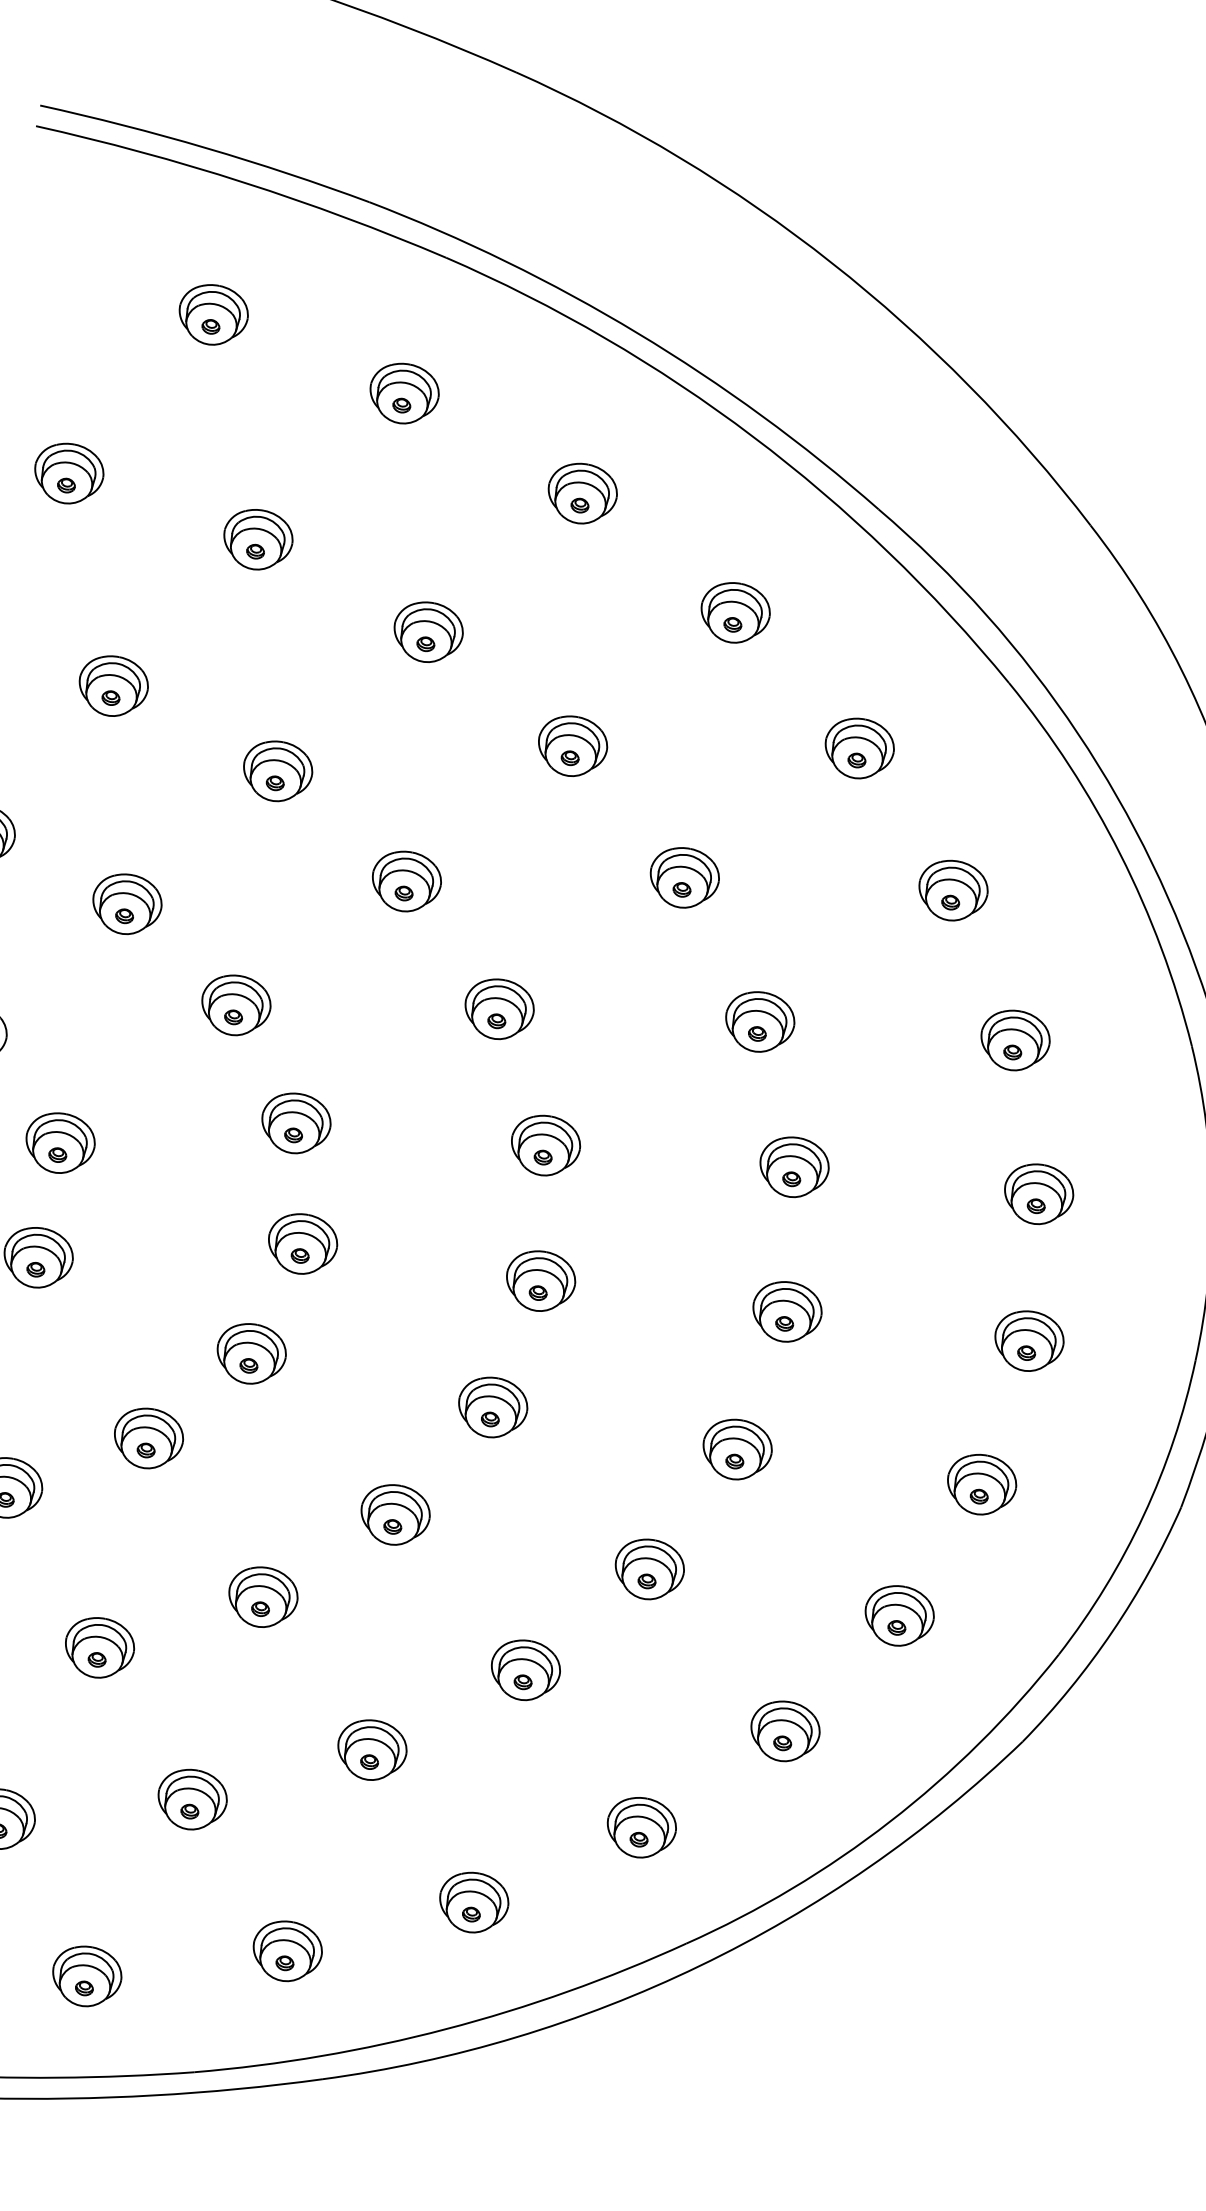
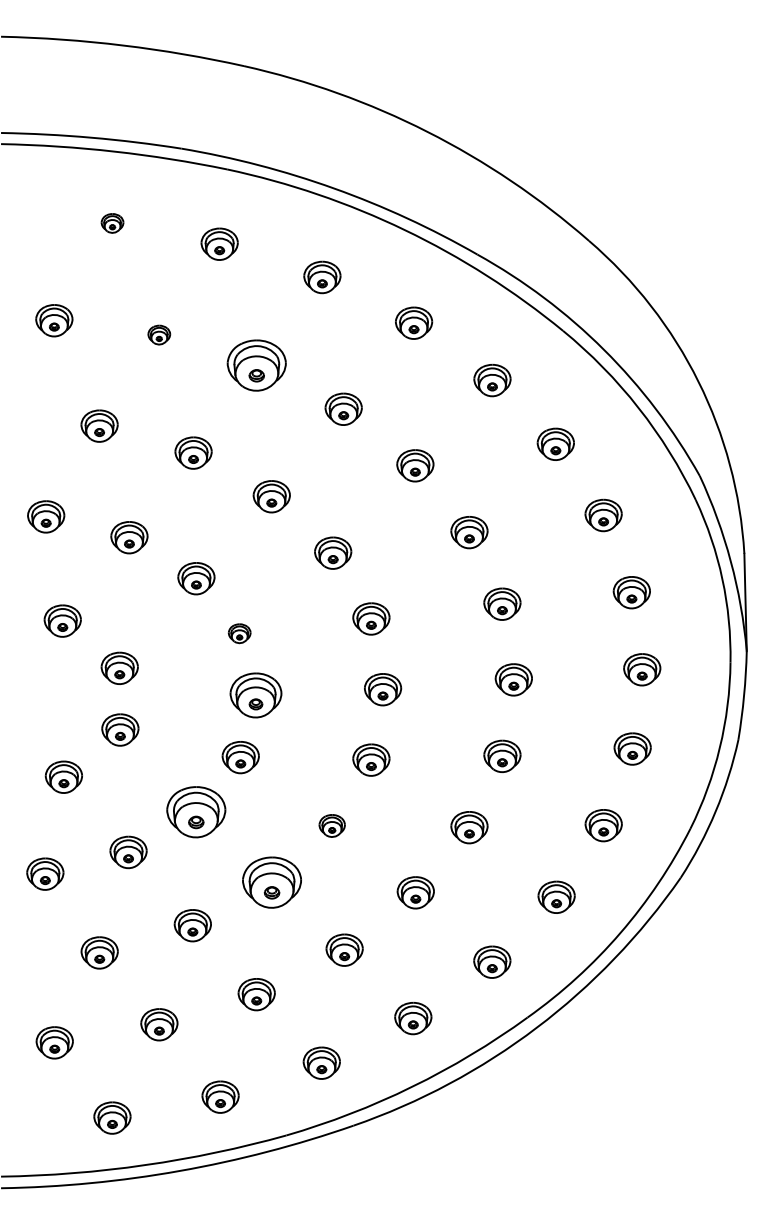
part: (213, 315) -> (112, 223), size x0.6
part: (258, 538) -> (159, 334), size x0.6
part: (429, 630) -> (257, 364), size x1.6
part: (295, 1123) -> (239, 633), size x0.6
part: (302, 1242) -> (255, 694), size x1.4
part: (149, 1437) -> (196, 811), size x1.6
part: (396, 1514) -> (332, 825), size x0.7
part: (263, 1595) -> (272, 881), size x1.6

